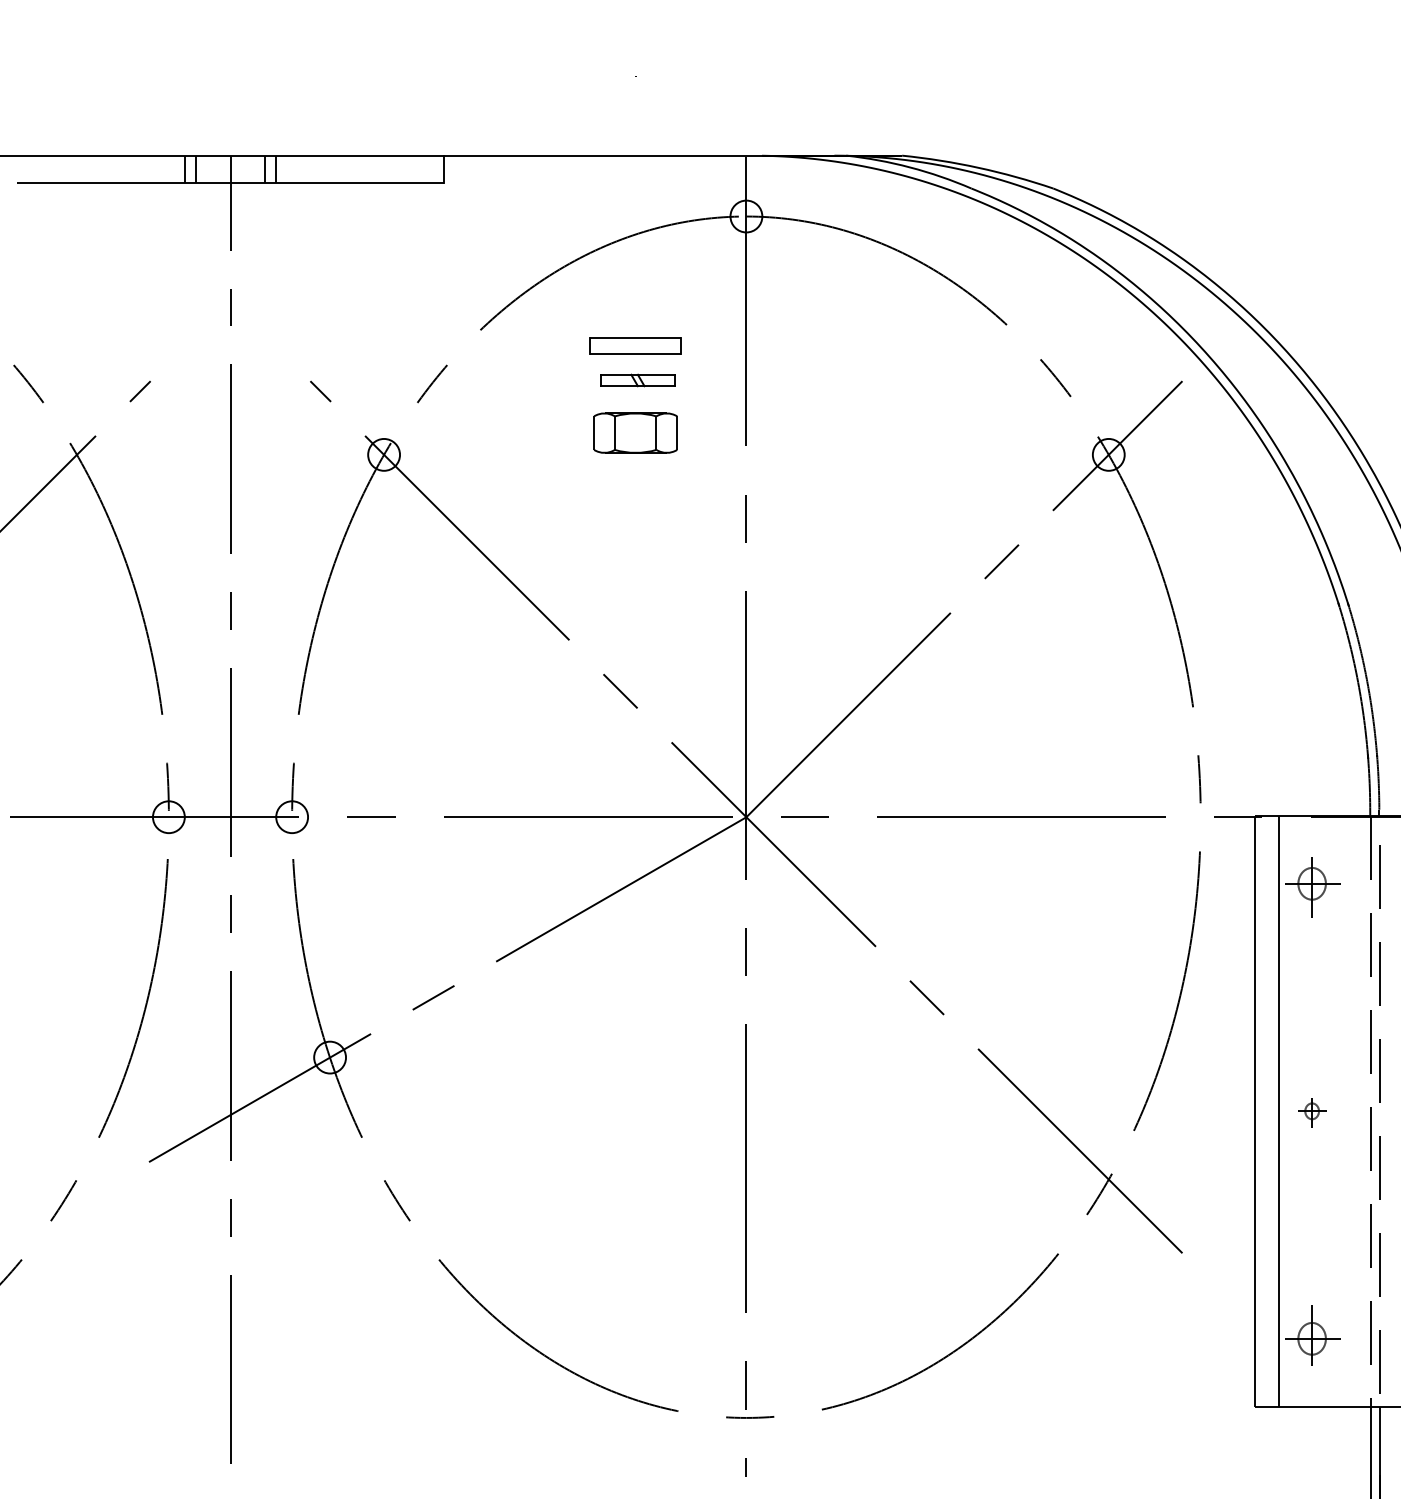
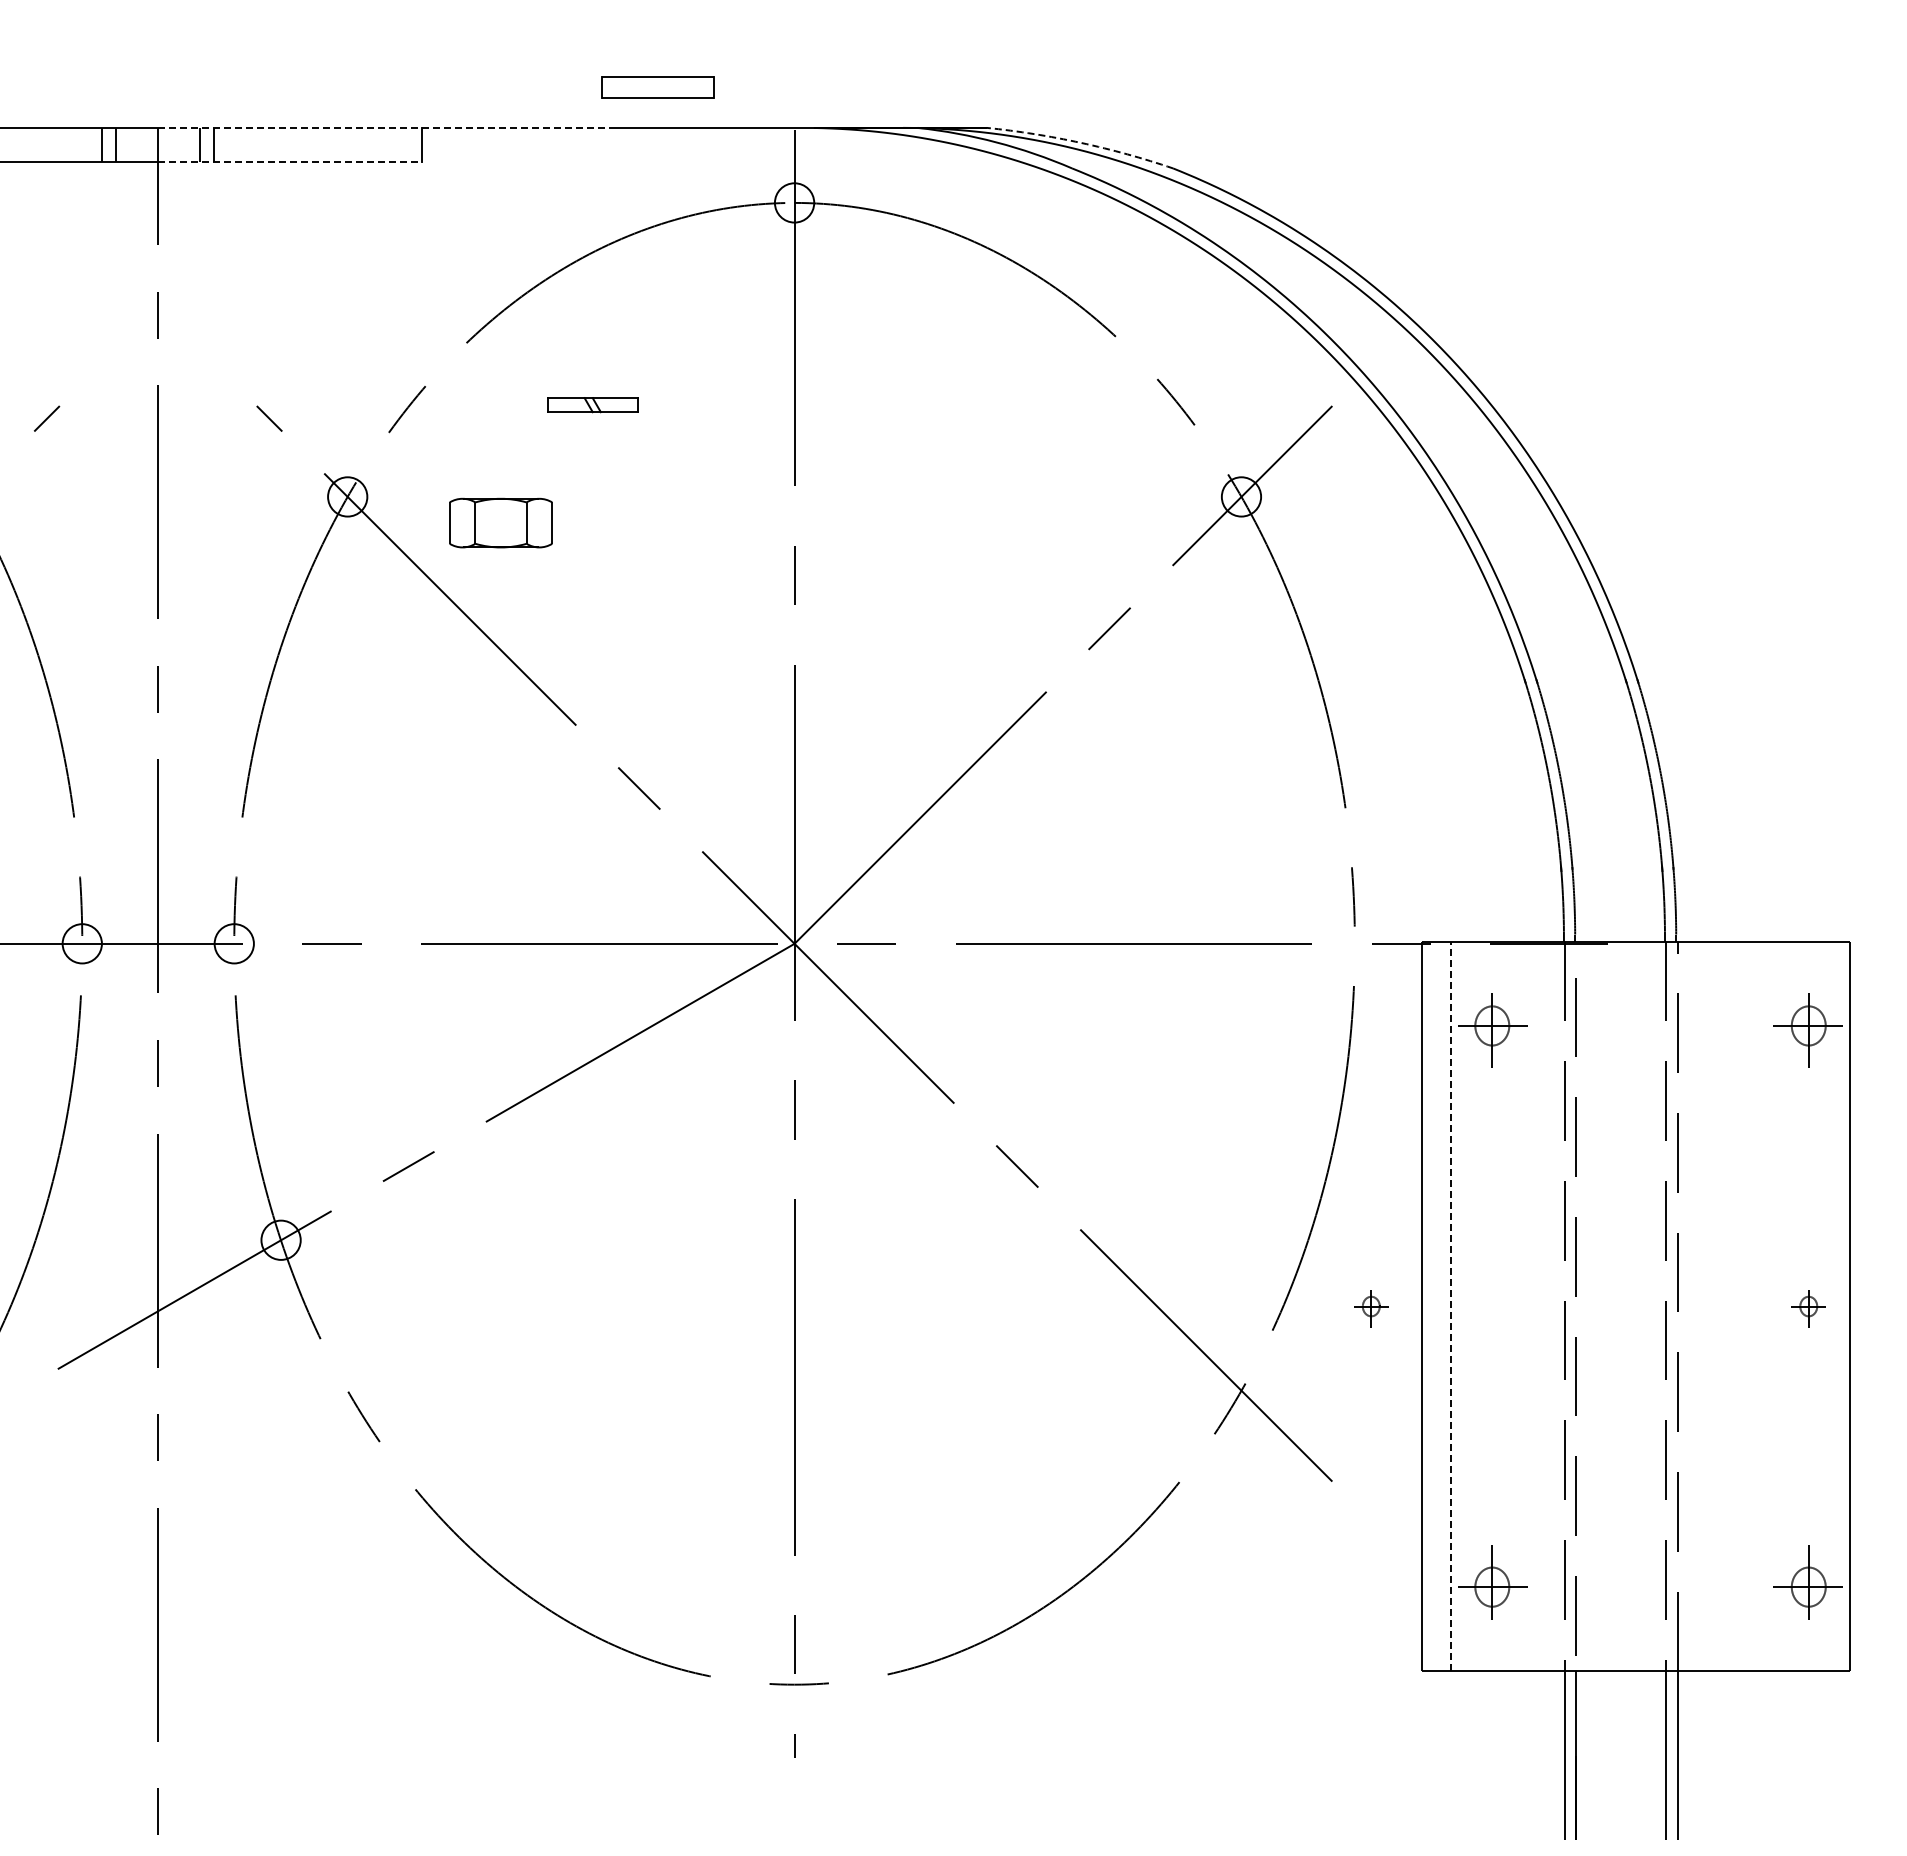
line: (416, 155) -> (387, 127), solid -> dashed
arc: (979, 167) -> (1081, 142), solid -> dashed
line: (337, 182) -> (290, 161), solid -> dashed
part: (635, 345) -> (657, 87), moved
part: (637, 380) -> (592, 405), moved
part: (635, 432) -> (500, 522), moved
line: (1279, 1111) -> (1451, 1306), solid -> dashed
part: (1312, 1112) -> (1371, 1308), moved

